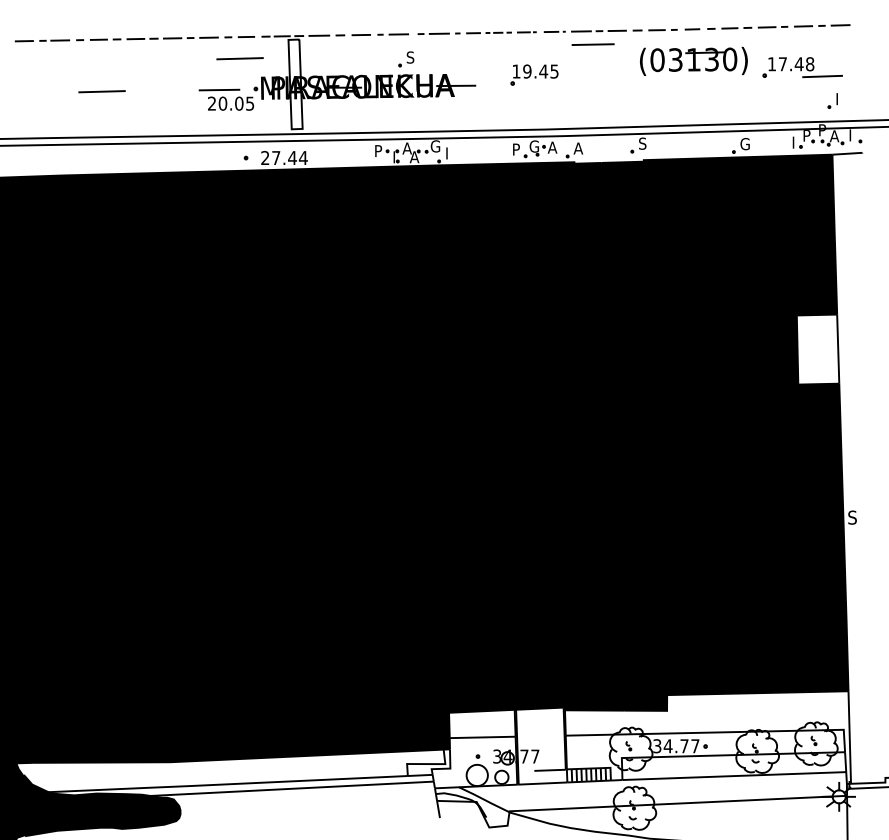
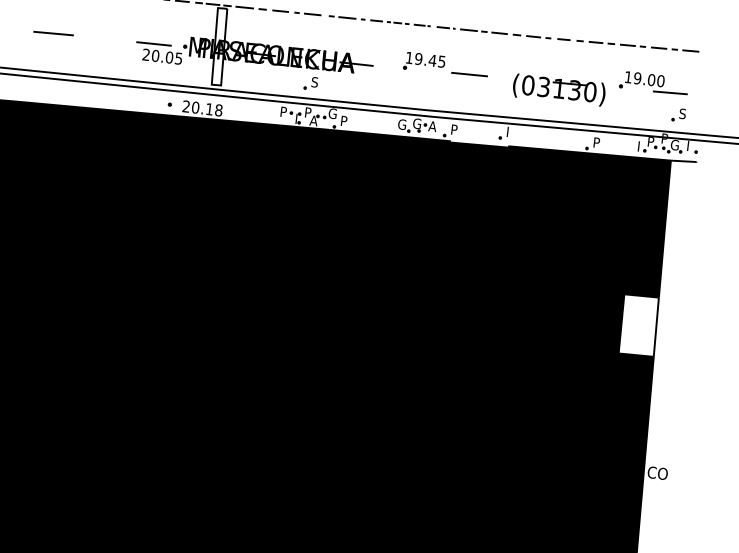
line: (592, 44) -> (468, 74), moved
line: (239, 58) -> (174, 19), removed
part: (406, 59) -> (311, 83), moved
part: (693, 60) -> (559, 89), moved
text: (796, 64) -> (649, 80), 17.48 -> 19.00
text: (839, 99) -> (682, 114), I -> S
text: (834, 136) -> (674, 145), A -> G
text: (642, 143) -> (509, 132), S -> I
text: (744, 144) -> (596, 143), G -> P
text: (406, 148) -> (307, 112), A -> P
text: (578, 148) -> (454, 129), A -> P
text: (516, 149) -> (401, 124), P -> G
text: (450, 150) -> (345, 118), I -> P
text: (289, 158) -> (206, 109), 27.44 -> 20.18
text: (859, 517) -> (657, 473), S -> CO

